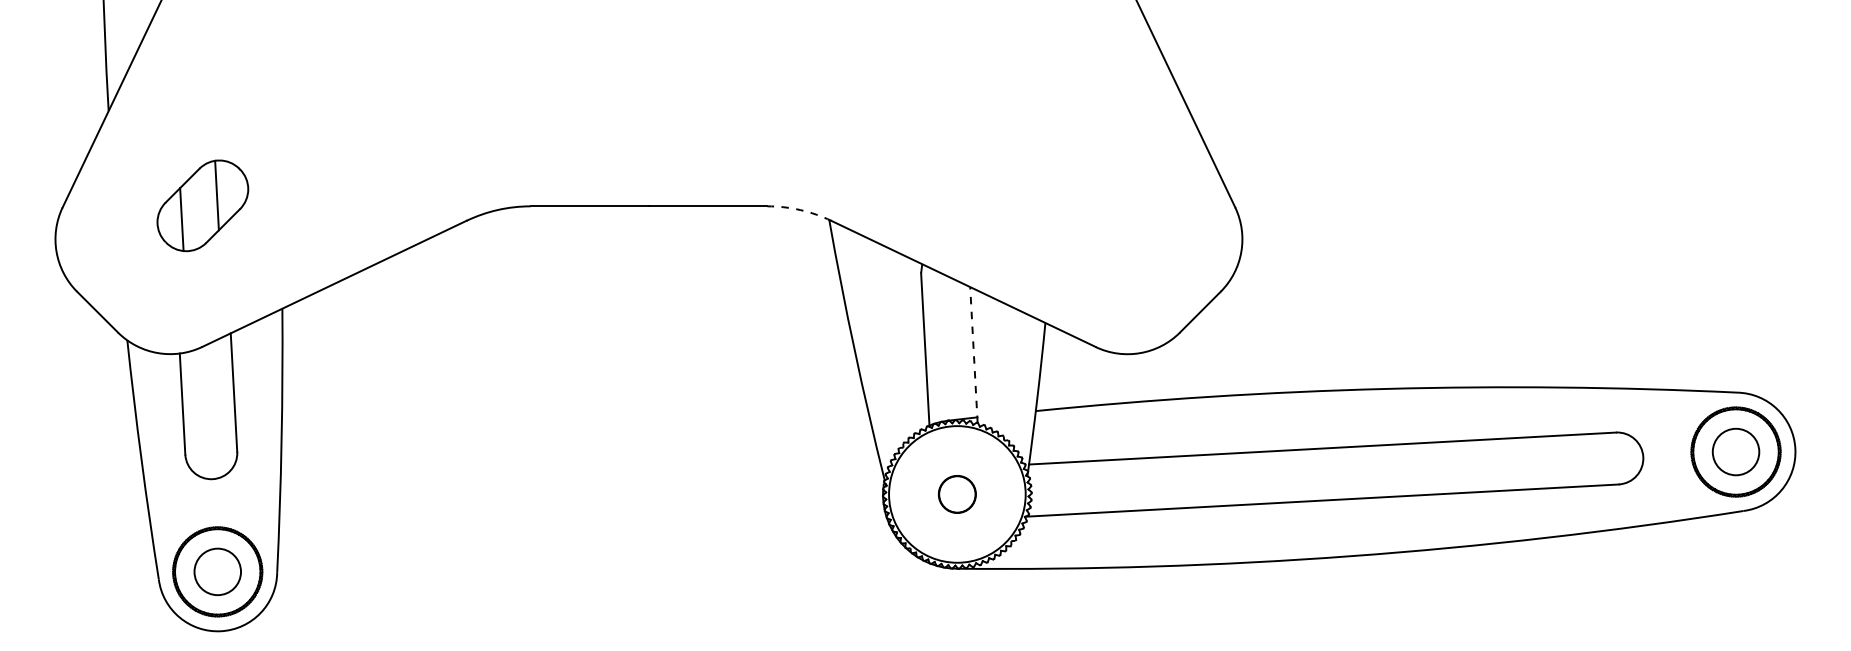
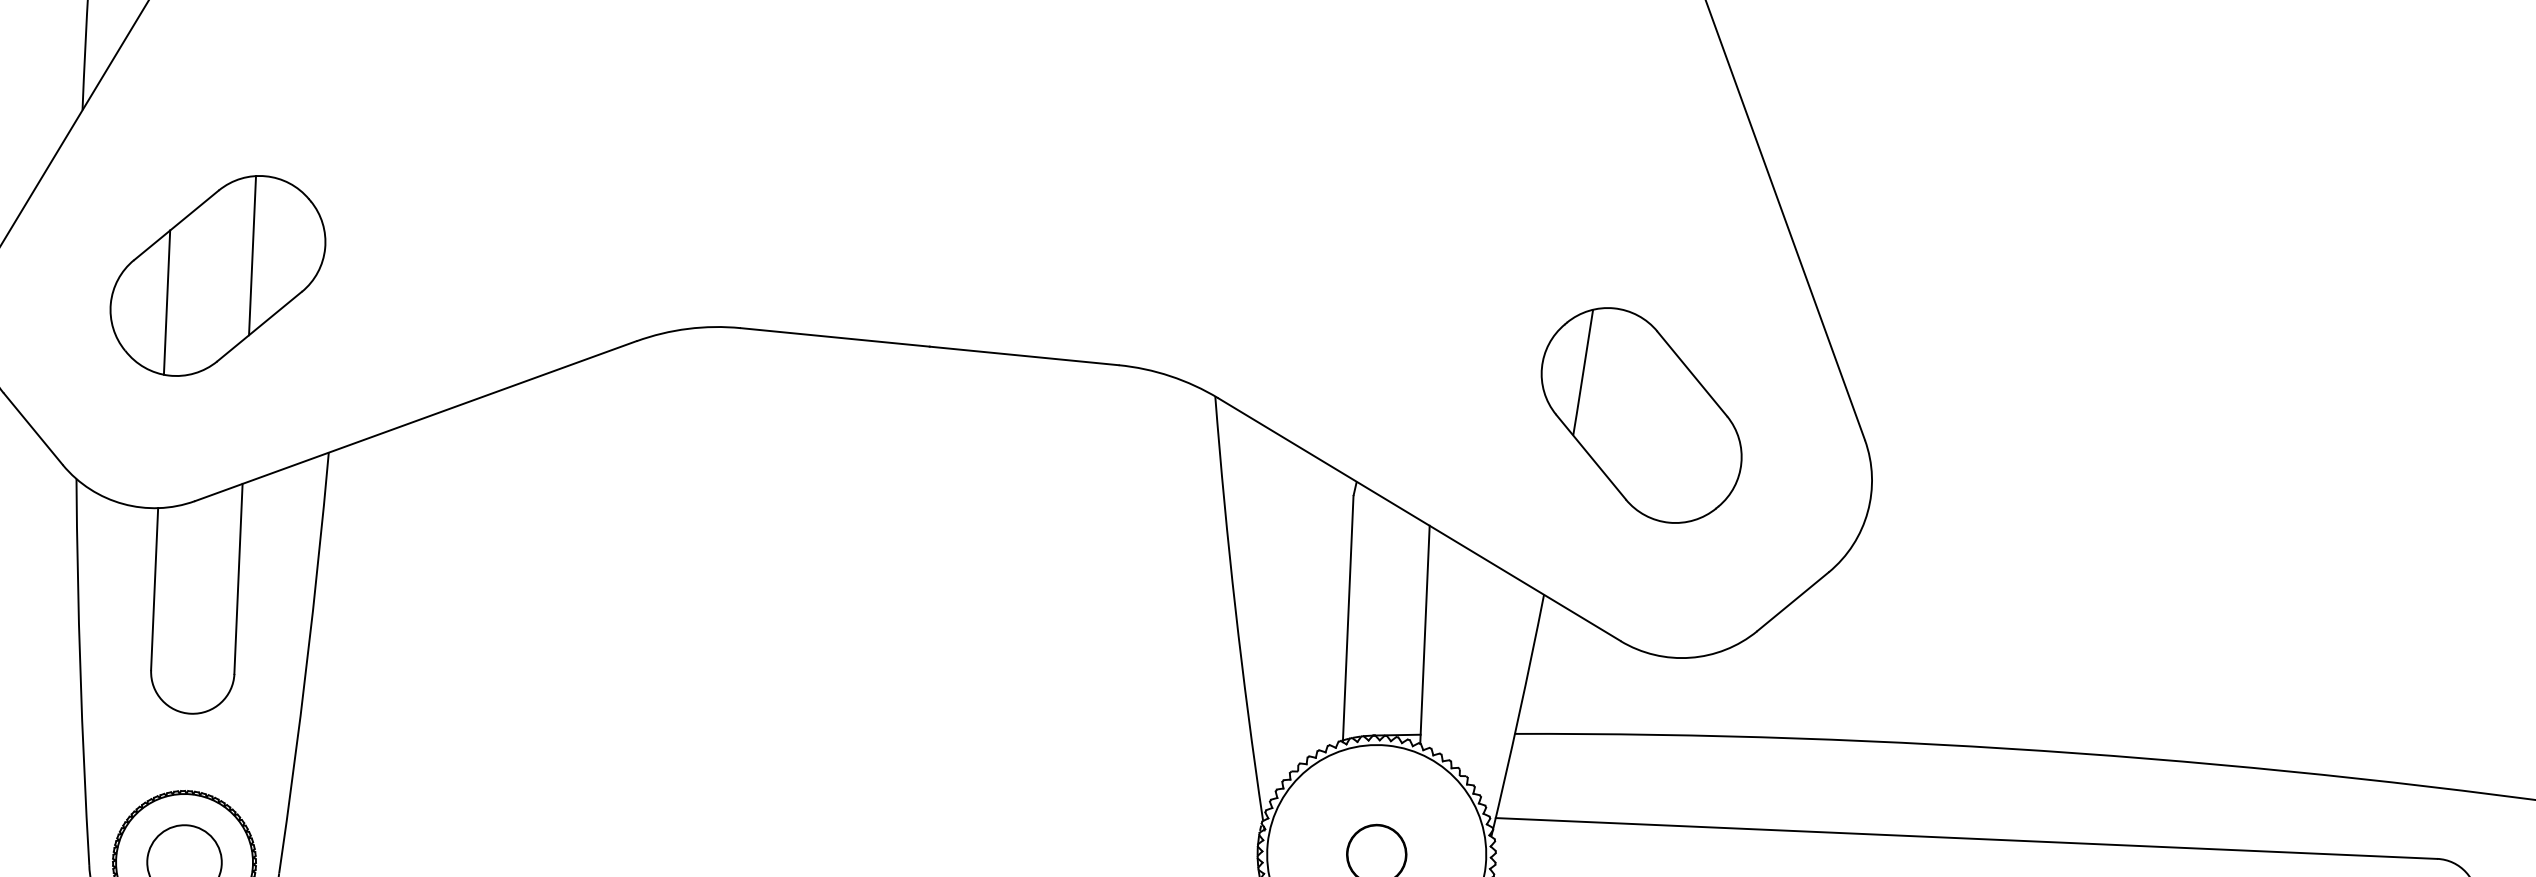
part: (202, 205) -> (217, 275), size x1.43
part: (1094, 205) -> (1640, 415), added
arc: (800, 210) -> (1170, 377), dashed -> solid
line: (973, 354) -> (1424, 633), dashed -> solid

